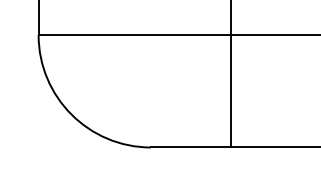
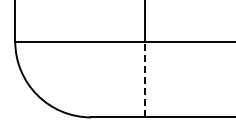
line: (231, 91) -> (145, 79), solid -> dashed

